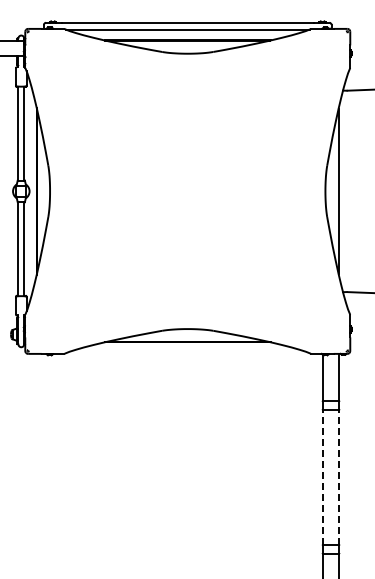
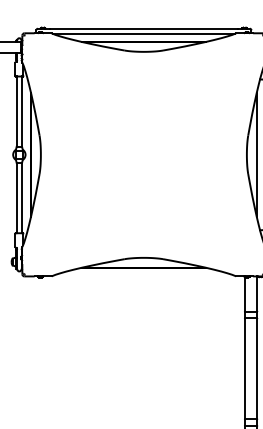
line: (323, 476) -> (245, 368), dashed -> solid
line: (338, 476) -> (256, 368), dashed -> solid

